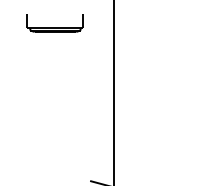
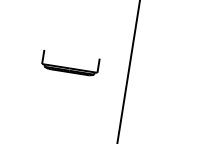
part: (54, 23) -> (69, 63), moved

